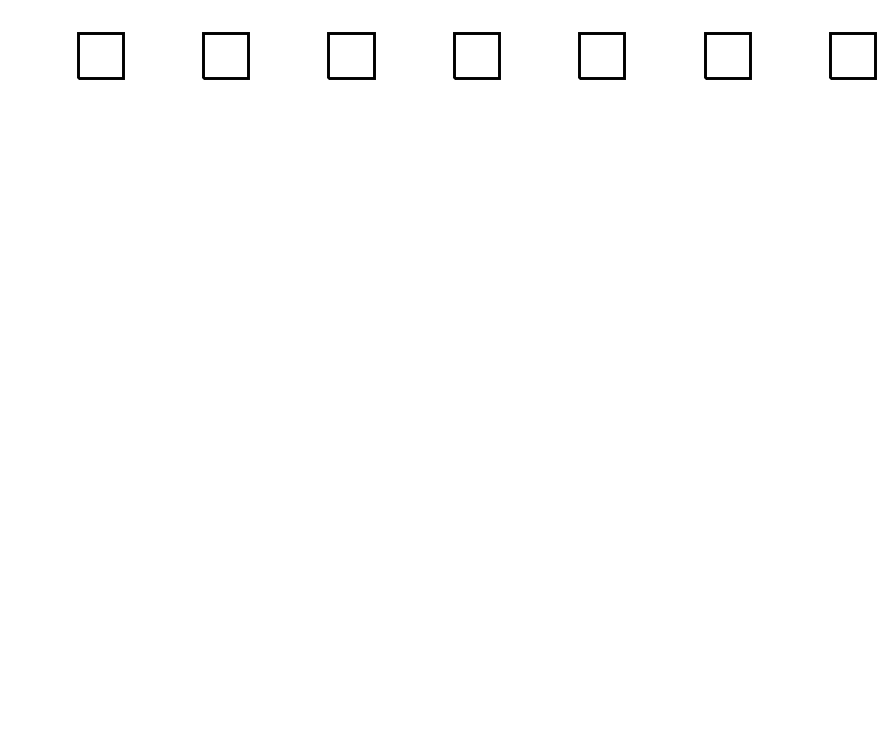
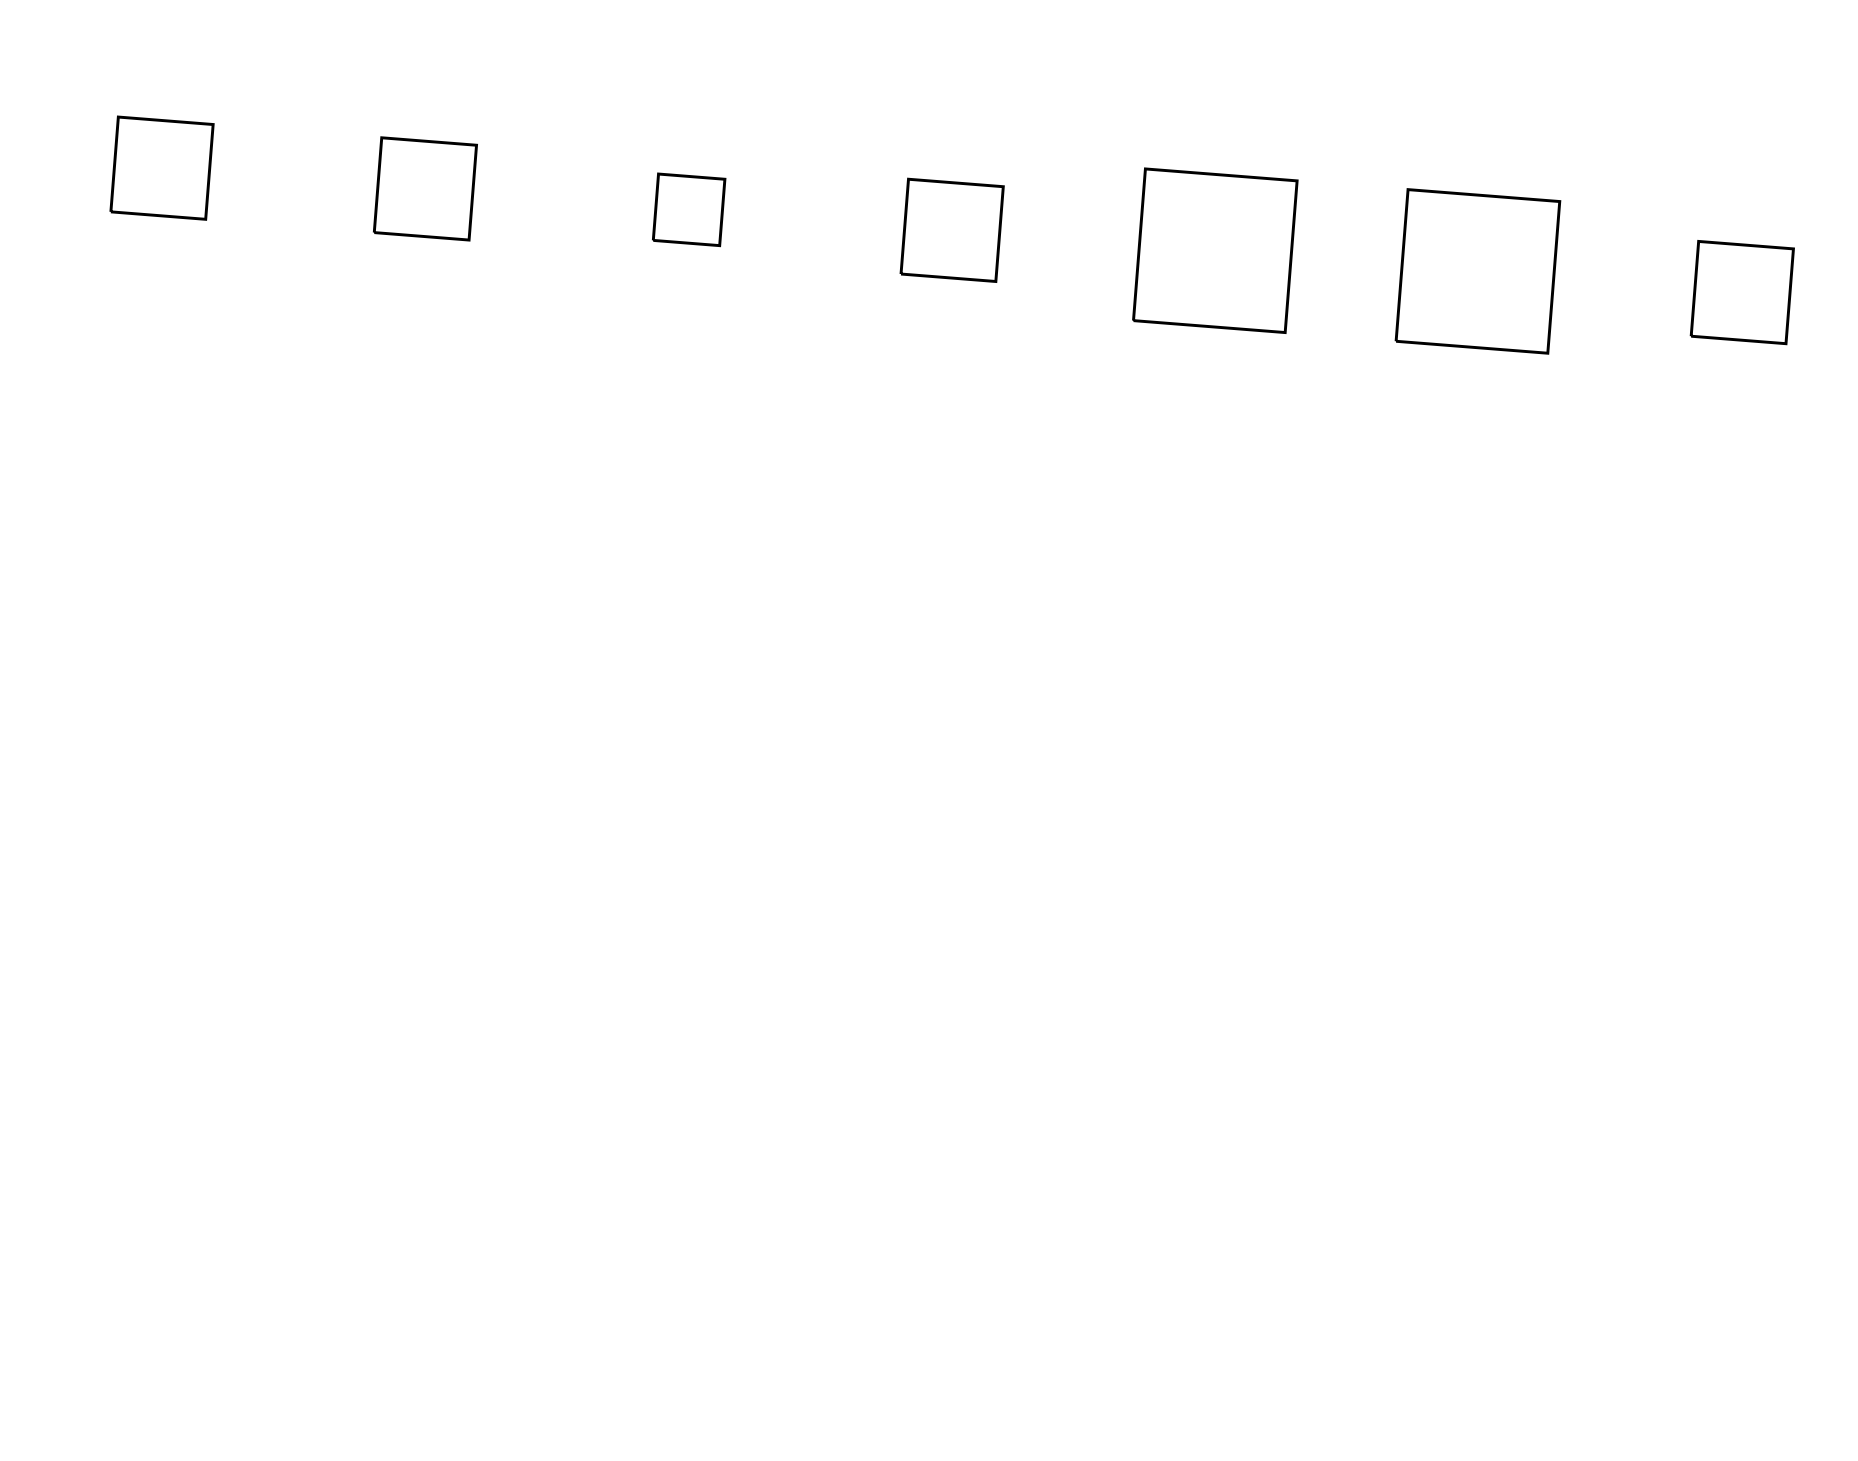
part: (351, 55) -> (689, 209), size x0.7
part: (601, 55) -> (1215, 250), size x1.6
part: (727, 55) -> (1479, 271), size x1.6

